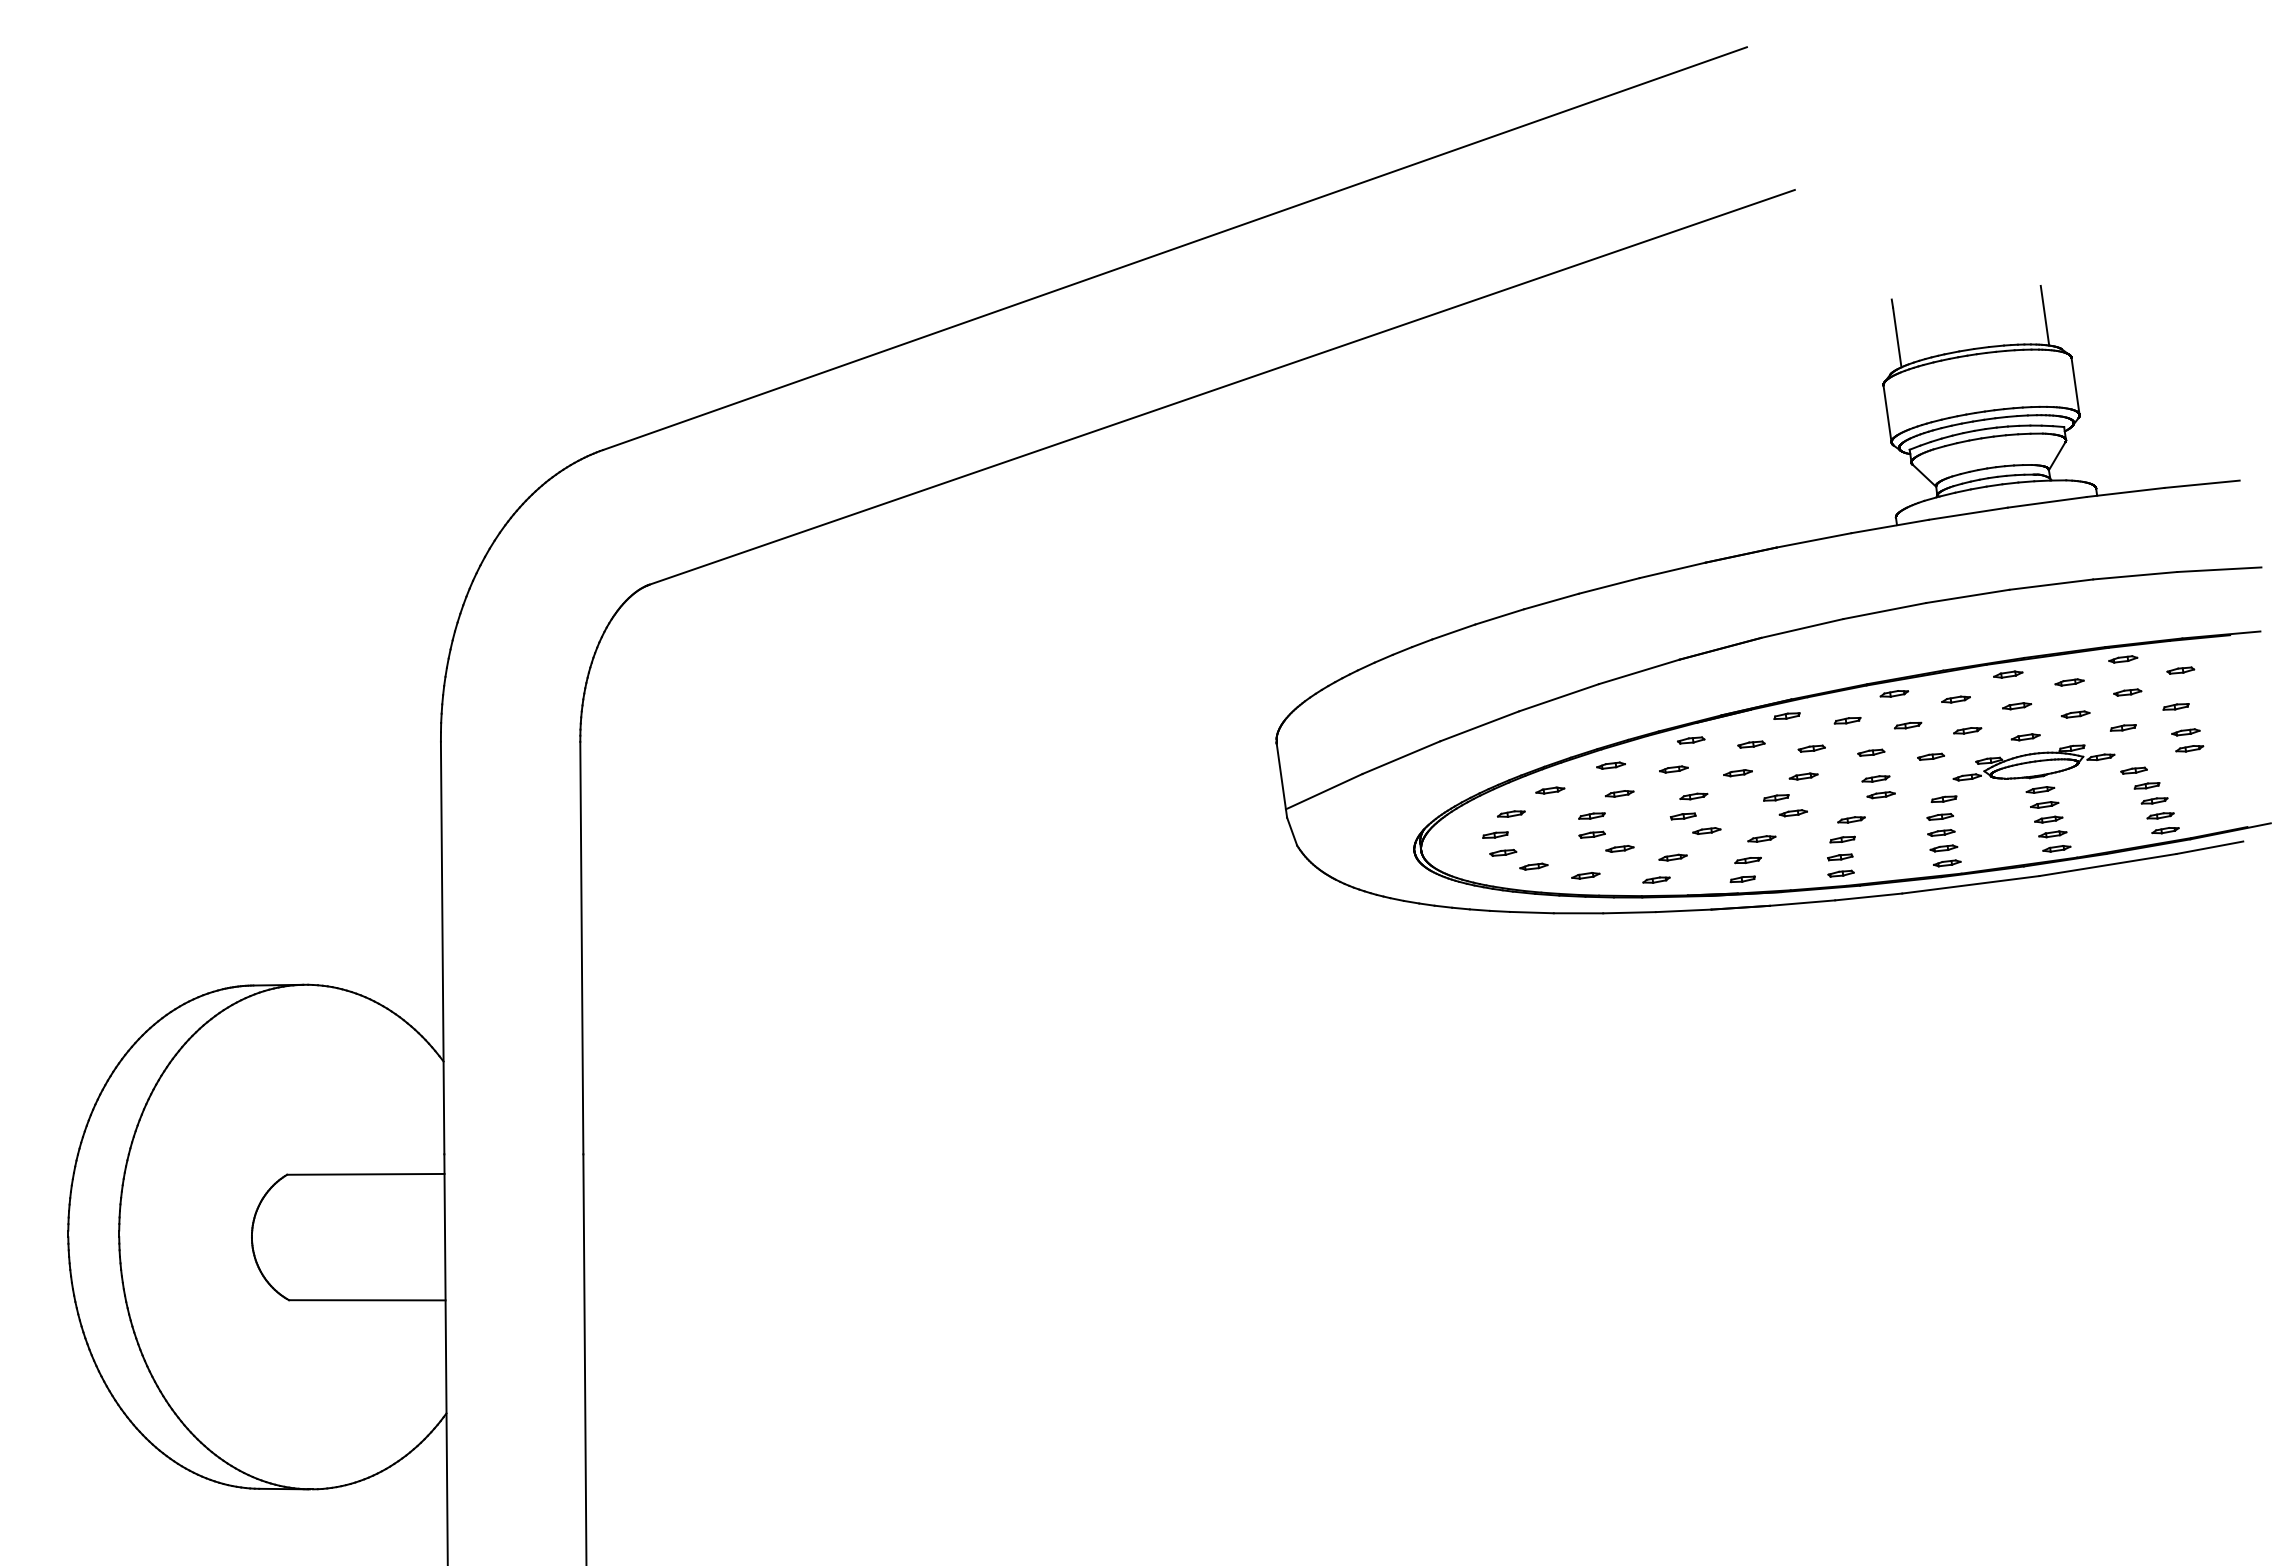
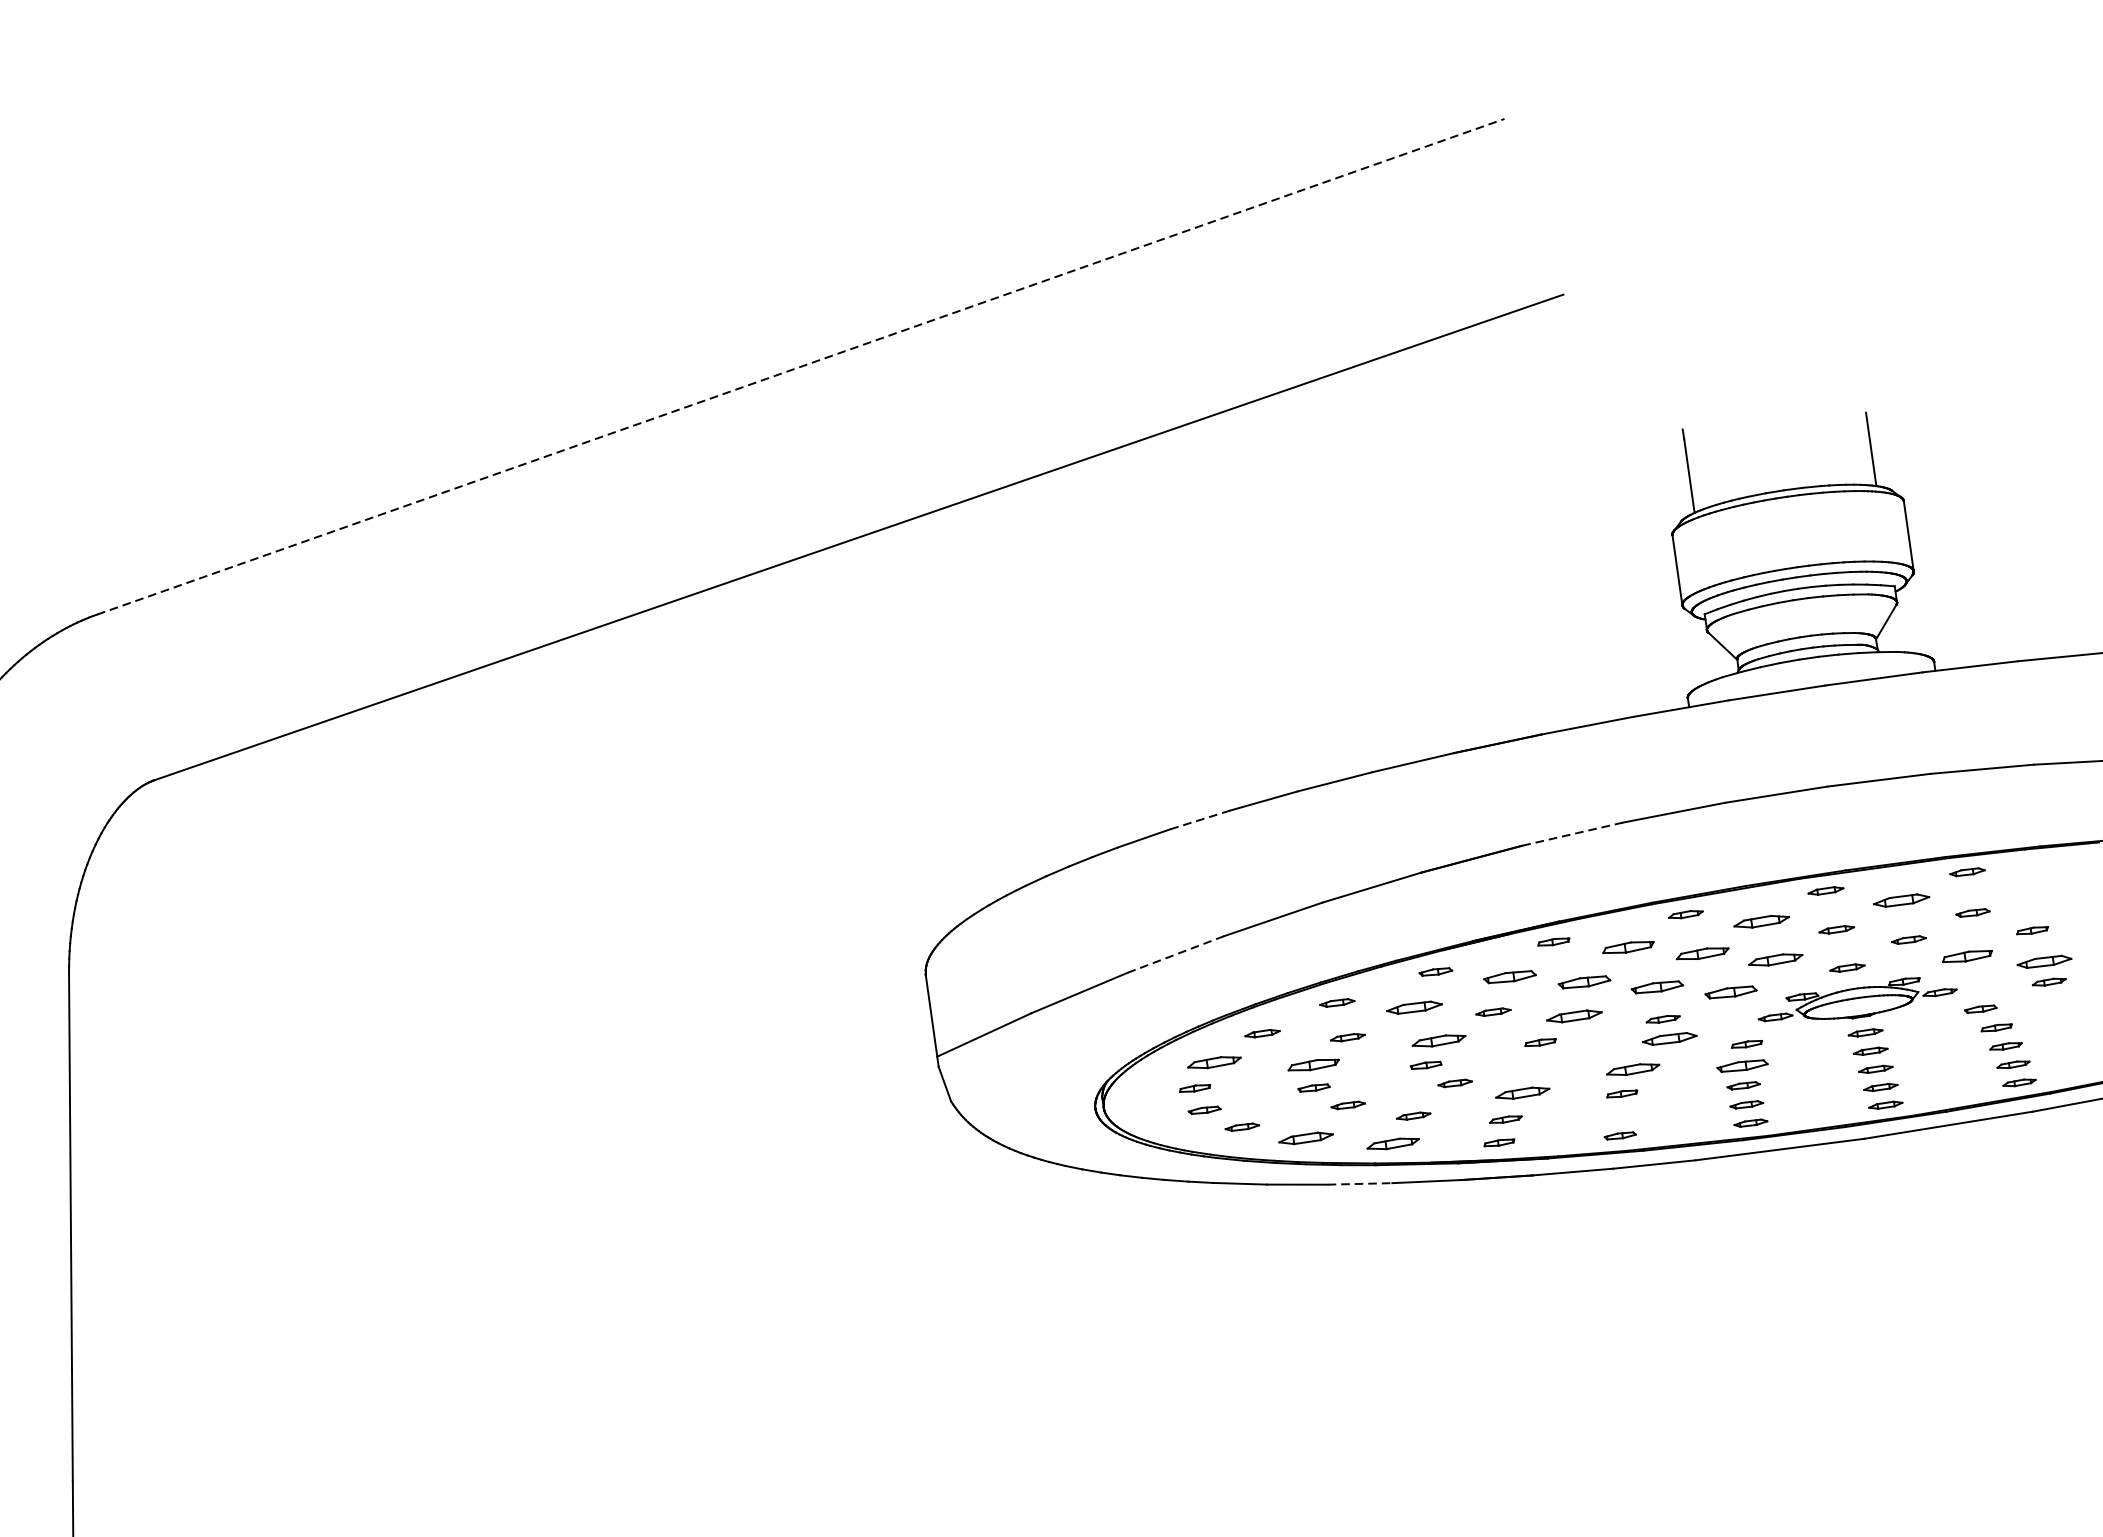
line: (1175, 248) -> (801, 366), solid -> dashed
line: (1499, 616) -> (1200, 819), solid -> dashed
line: (1801, 628) -> (1571, 834), solid -> dashed
part: (2180, 670) -> (2037, 885), removed
part: (2069, 682) -> (1901, 900), size x1.6
part: (1955, 699) -> (1761, 921), size x1.6
part: (1847, 720) -> (1628, 947), size x1.6
part: (1907, 725) -> (1702, 953), size x1.6
line: (1479, 726) -> (1175, 954), solid -> dashed
part: (2123, 727) -> (1967, 956), size x1.6
part: (1967, 730) -> (1775, 959), size x1.6
part: (2185, 732) -> (2044, 962), size x1.6
part: (1751, 744) -> (1510, 976), size x1.6
part: (1811, 748) -> (1583, 981), size x1.6
part: (1871, 752) -> (1657, 986), size x1.6
part: (1930, 756) -> (1730, 991), size x1.6
part: (1673, 769) -> (1414, 1007), size x1.6
part: (1803, 776) -> (1574, 1016), size x1.6
part: (1880, 795) -> (1668, 1039), size x1.6
part: (1693, 796) -> (1438, 1040), size x1.6
part: (1511, 813) -> (1214, 1061), size x1.6
part: (1792, 813) -> (1560, 1061), removed
part: (1591, 815) -> (1313, 1064), size x1.6
part: (1939, 816) -> (1741, 1065), size x1.6
part: (1851, 819) -> (1633, 1069), size x1.6
part: (1761, 838) -> (1522, 1092), size x1.6
part: (1840, 857) -> (1619, 1115), removed
part: (1585, 875) -> (1305, 1138), size x1.6
part: (1656, 879) -> (1393, 1143), size x1.6
line: (1630, 912) -> (1361, 1183), solid -> dashed

